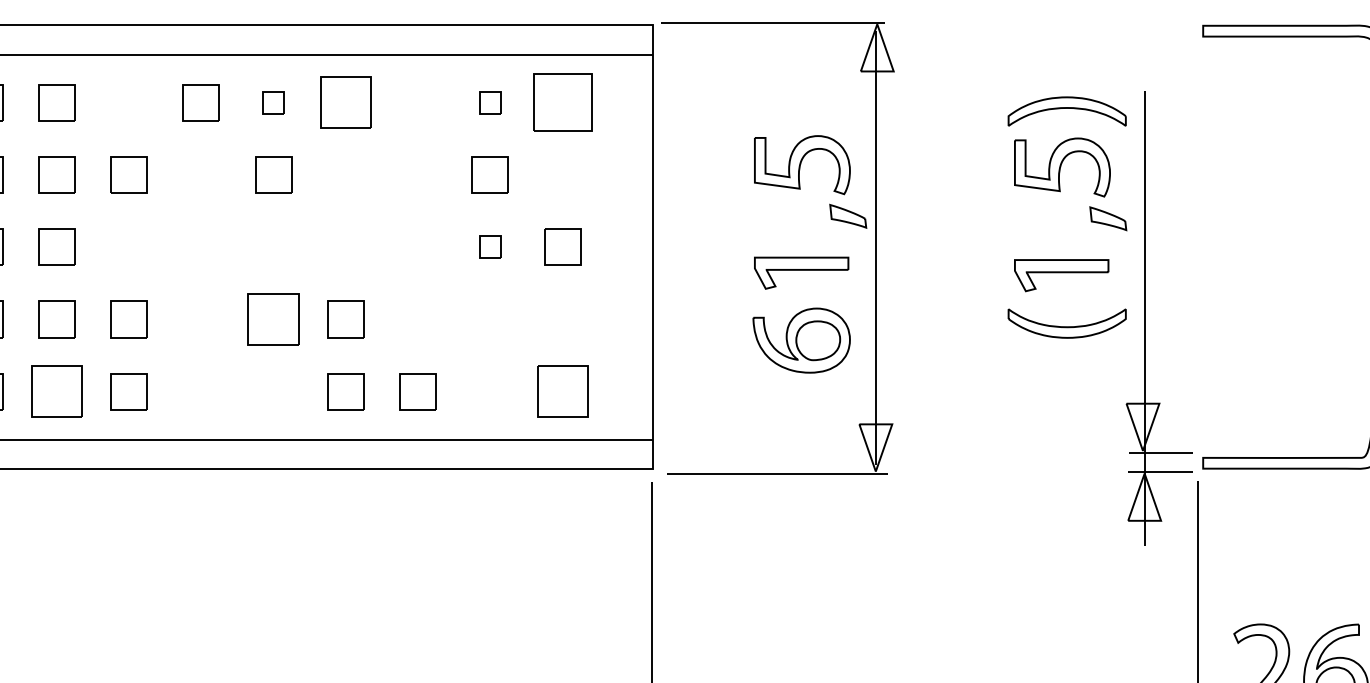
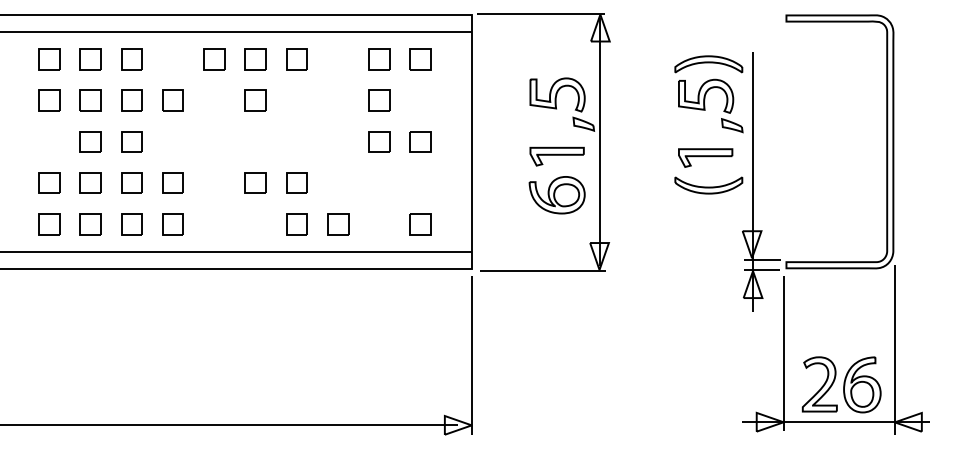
part: (273, 102) -> (255, 59), size x1.67
part: (345, 102) -> (296, 59), size x0.71
part: (490, 102) -> (379, 59), size x1.67
part: (562, 102) -> (420, 59), size x0.62
part: (490, 246) -> (379, 141), size x1.67
part: (273, 318) -> (255, 182), size x0.71
part: (56, 391) -> (131, 224), size x0.71
part: (562, 391) -> (420, 224), size x0.71

